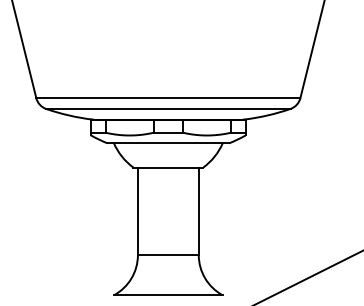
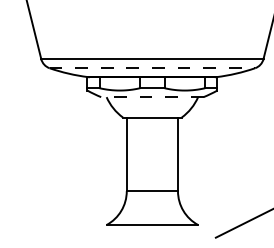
line: (168, 108) -> (152, 67), solid -> dashed
line: (168, 143) -> (152, 97), solid -> dashed

